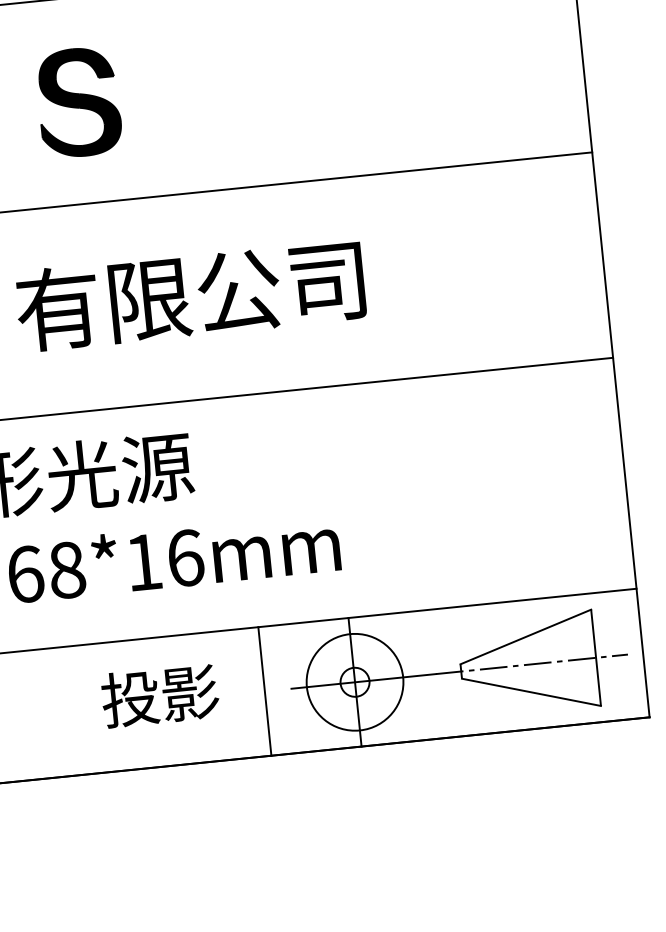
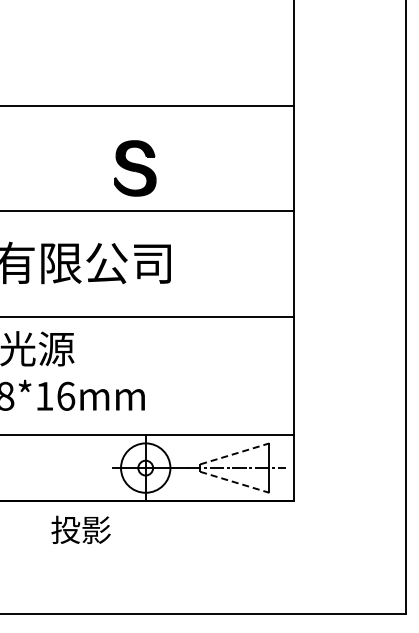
part: (79, 102) -> (135, 168), moved
line: (527, 636) -> (235, 453), solid -> dashed
line: (265, 692) -> (99, 468), removed
line: (532, 692) -> (235, 482), solid -> dashed
text: (158, 695) -> (80, 529), moved

